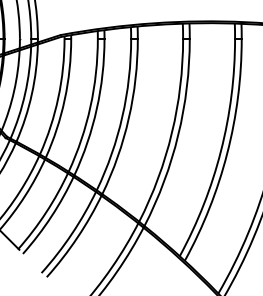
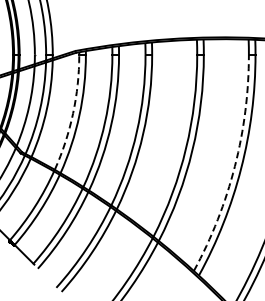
arc: (58, 97) -> (73, 113), solid -> dashed
arc: (220, 151) -> (234, 166), solid -> dashed

